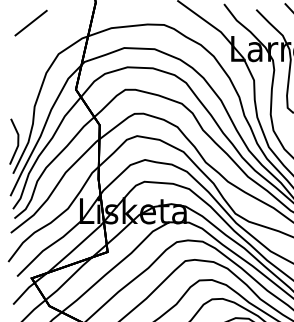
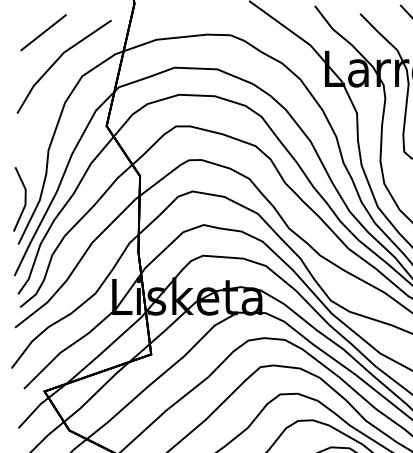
line: (42, 42) -> (59, 59), added

